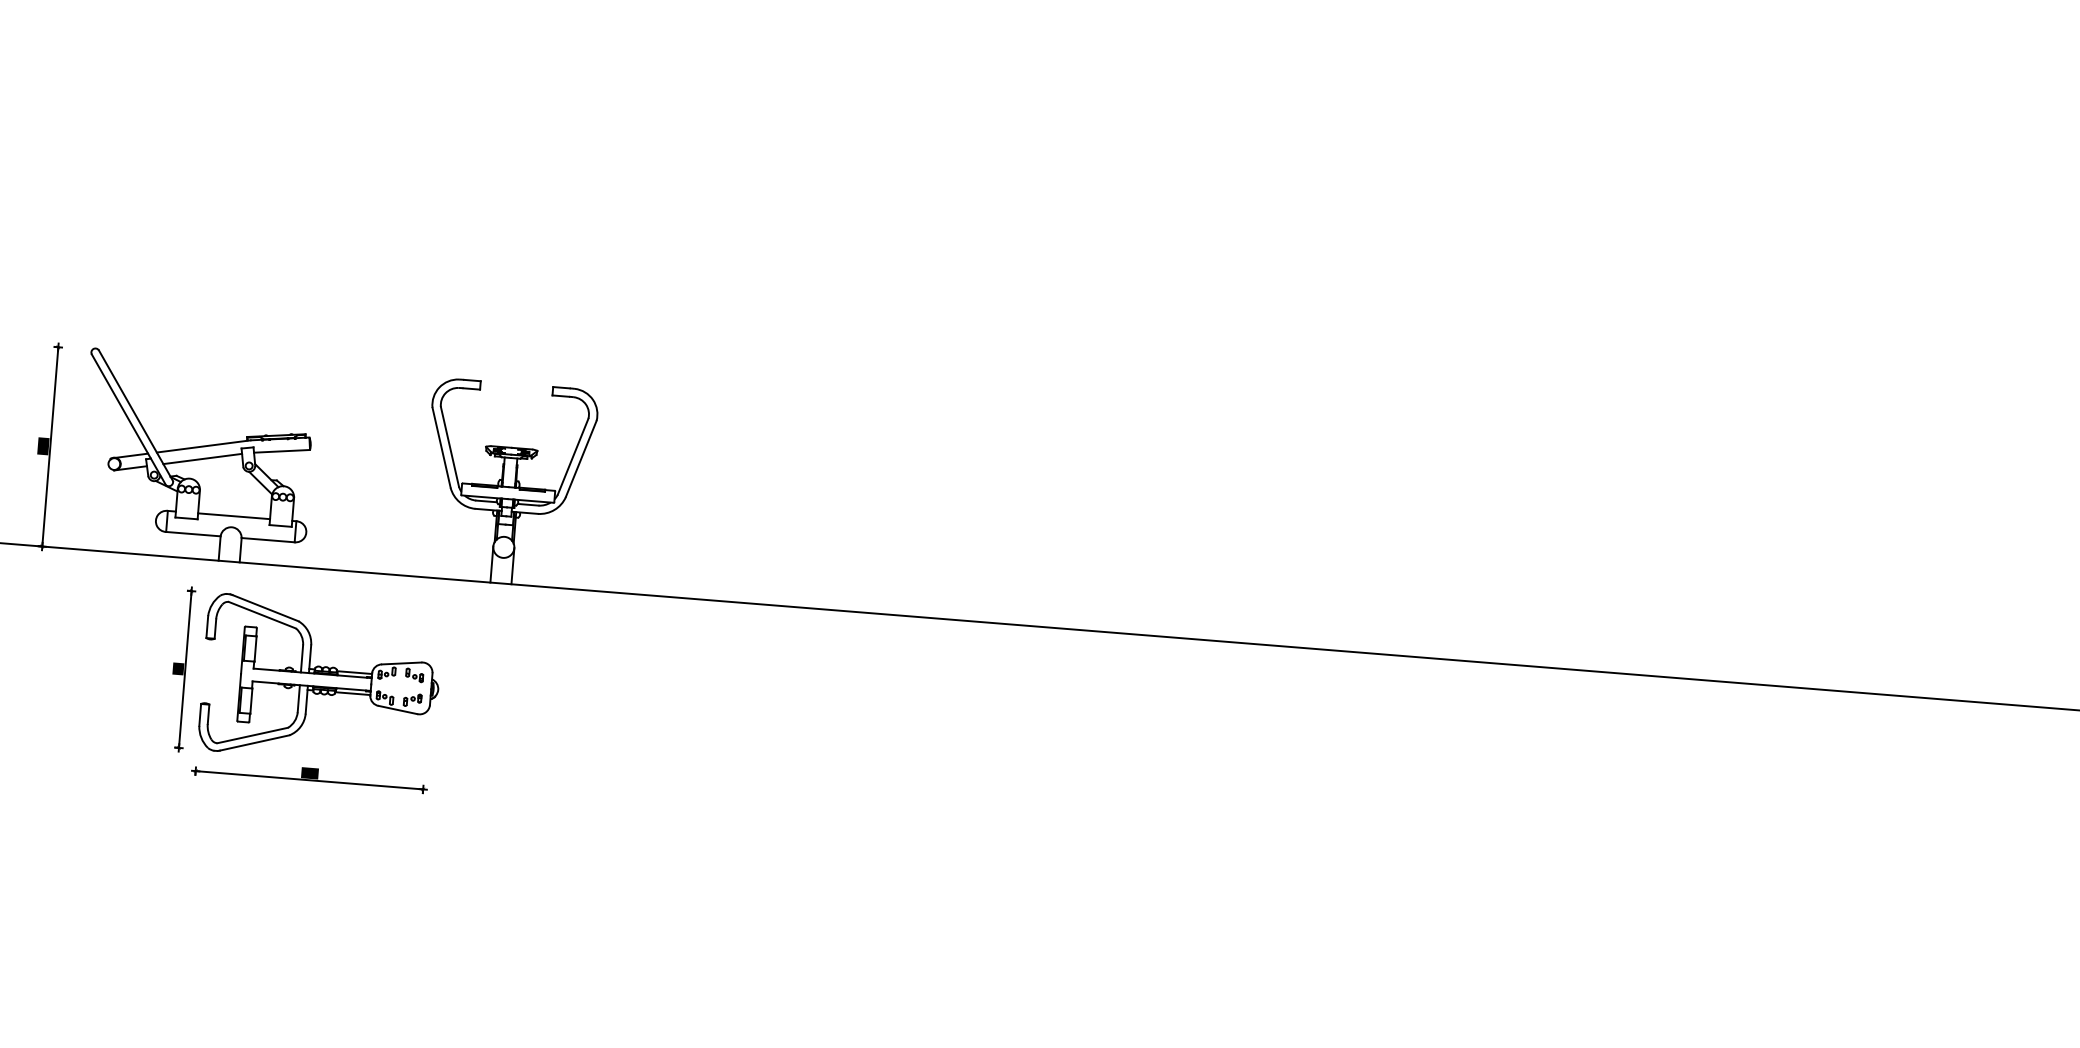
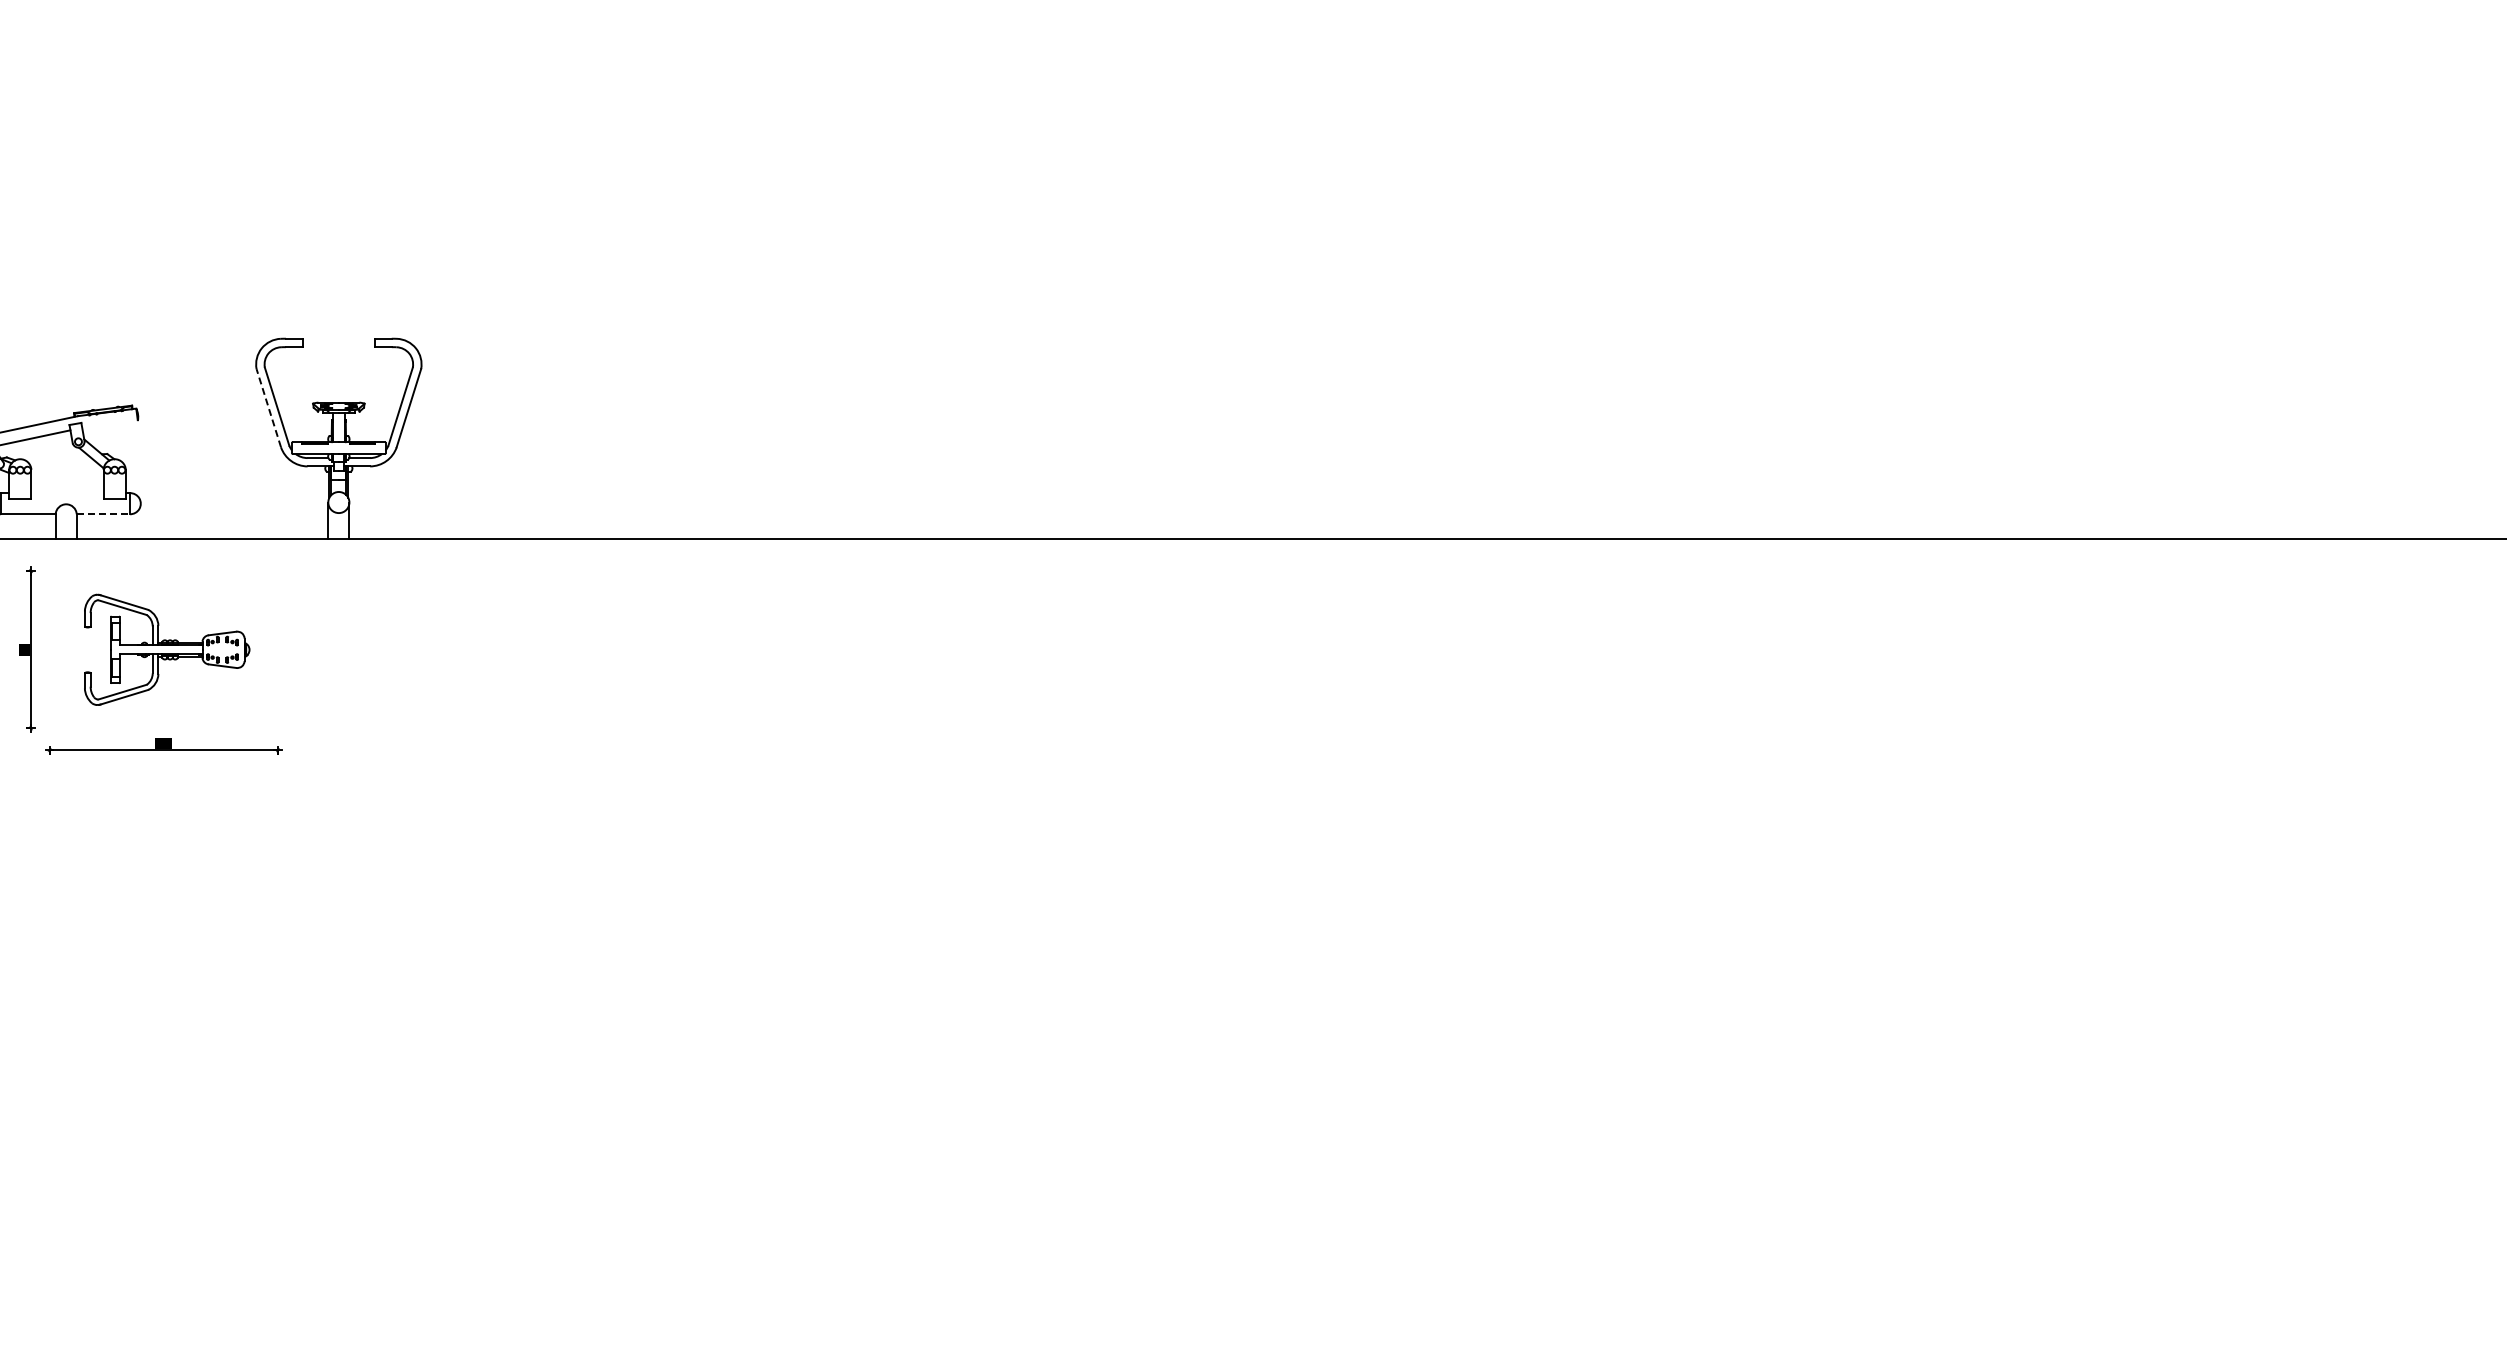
line: (441, 448) -> (268, 408), solid -> dashed
line: (281, 451) -> (109, 424), removed
line: (234, 516) -> (67, 493), removed
line: (268, 540) -> (103, 514), solid -> dashed
part: (320, 680) -> (166, 649), size x0.7

